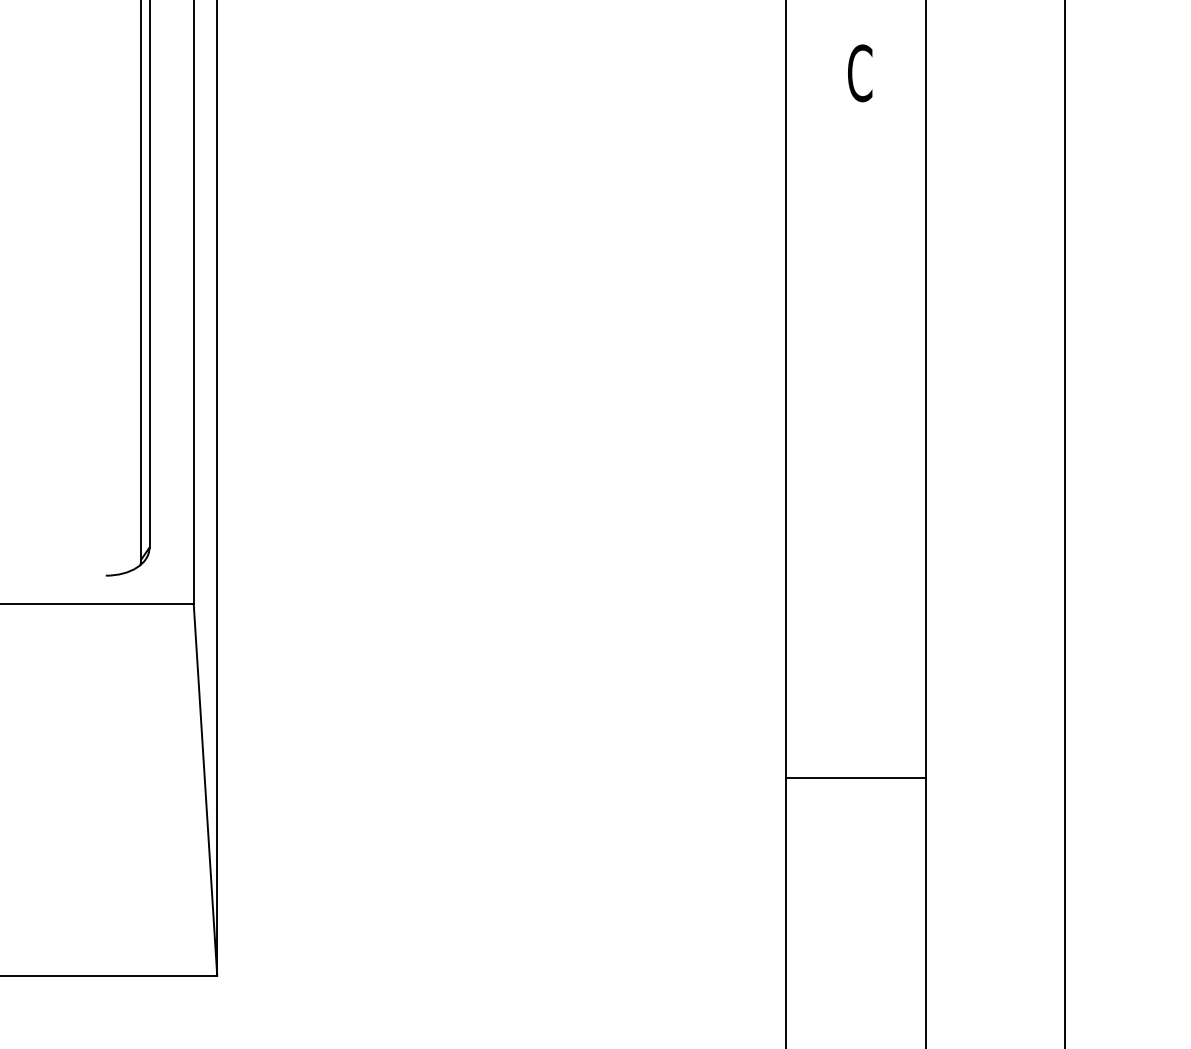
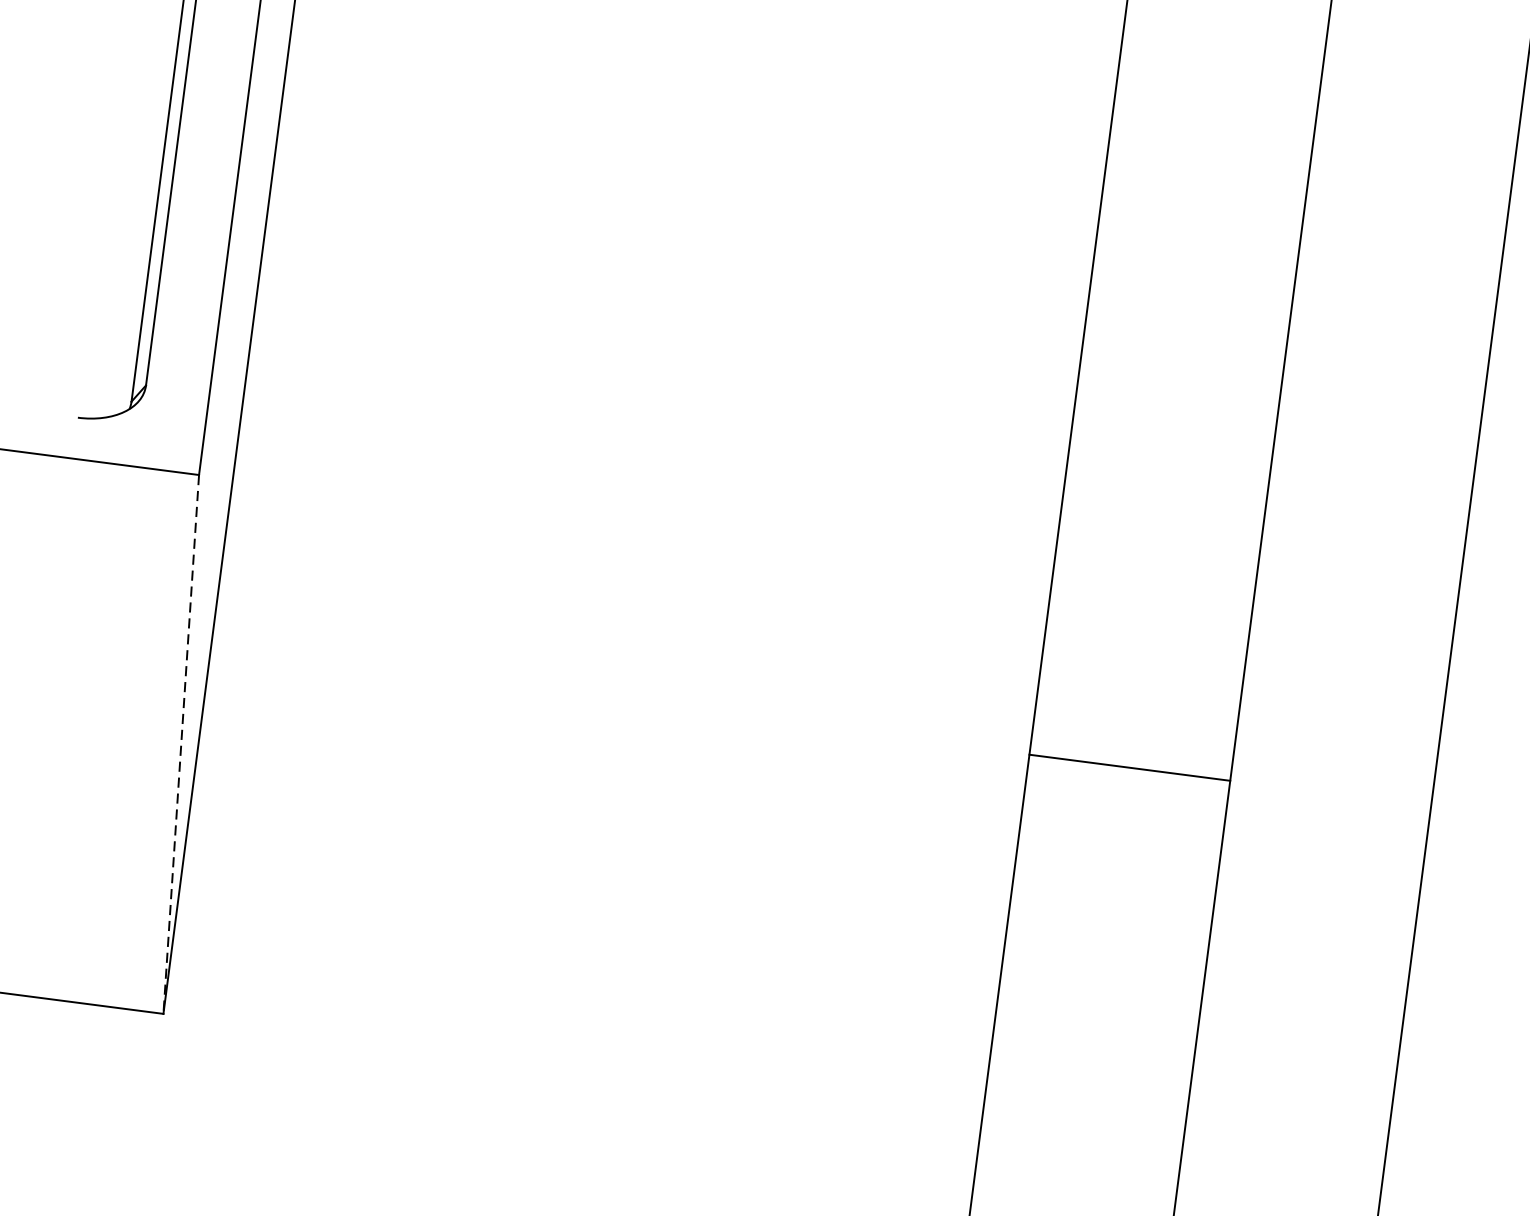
line: (855, 777) -> (1129, 767), moved
line: (205, 790) -> (181, 745), solid -> dashed

